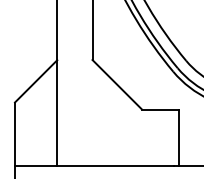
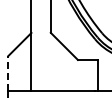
line: (15, 134) -> (8, 73), solid -> dashed

